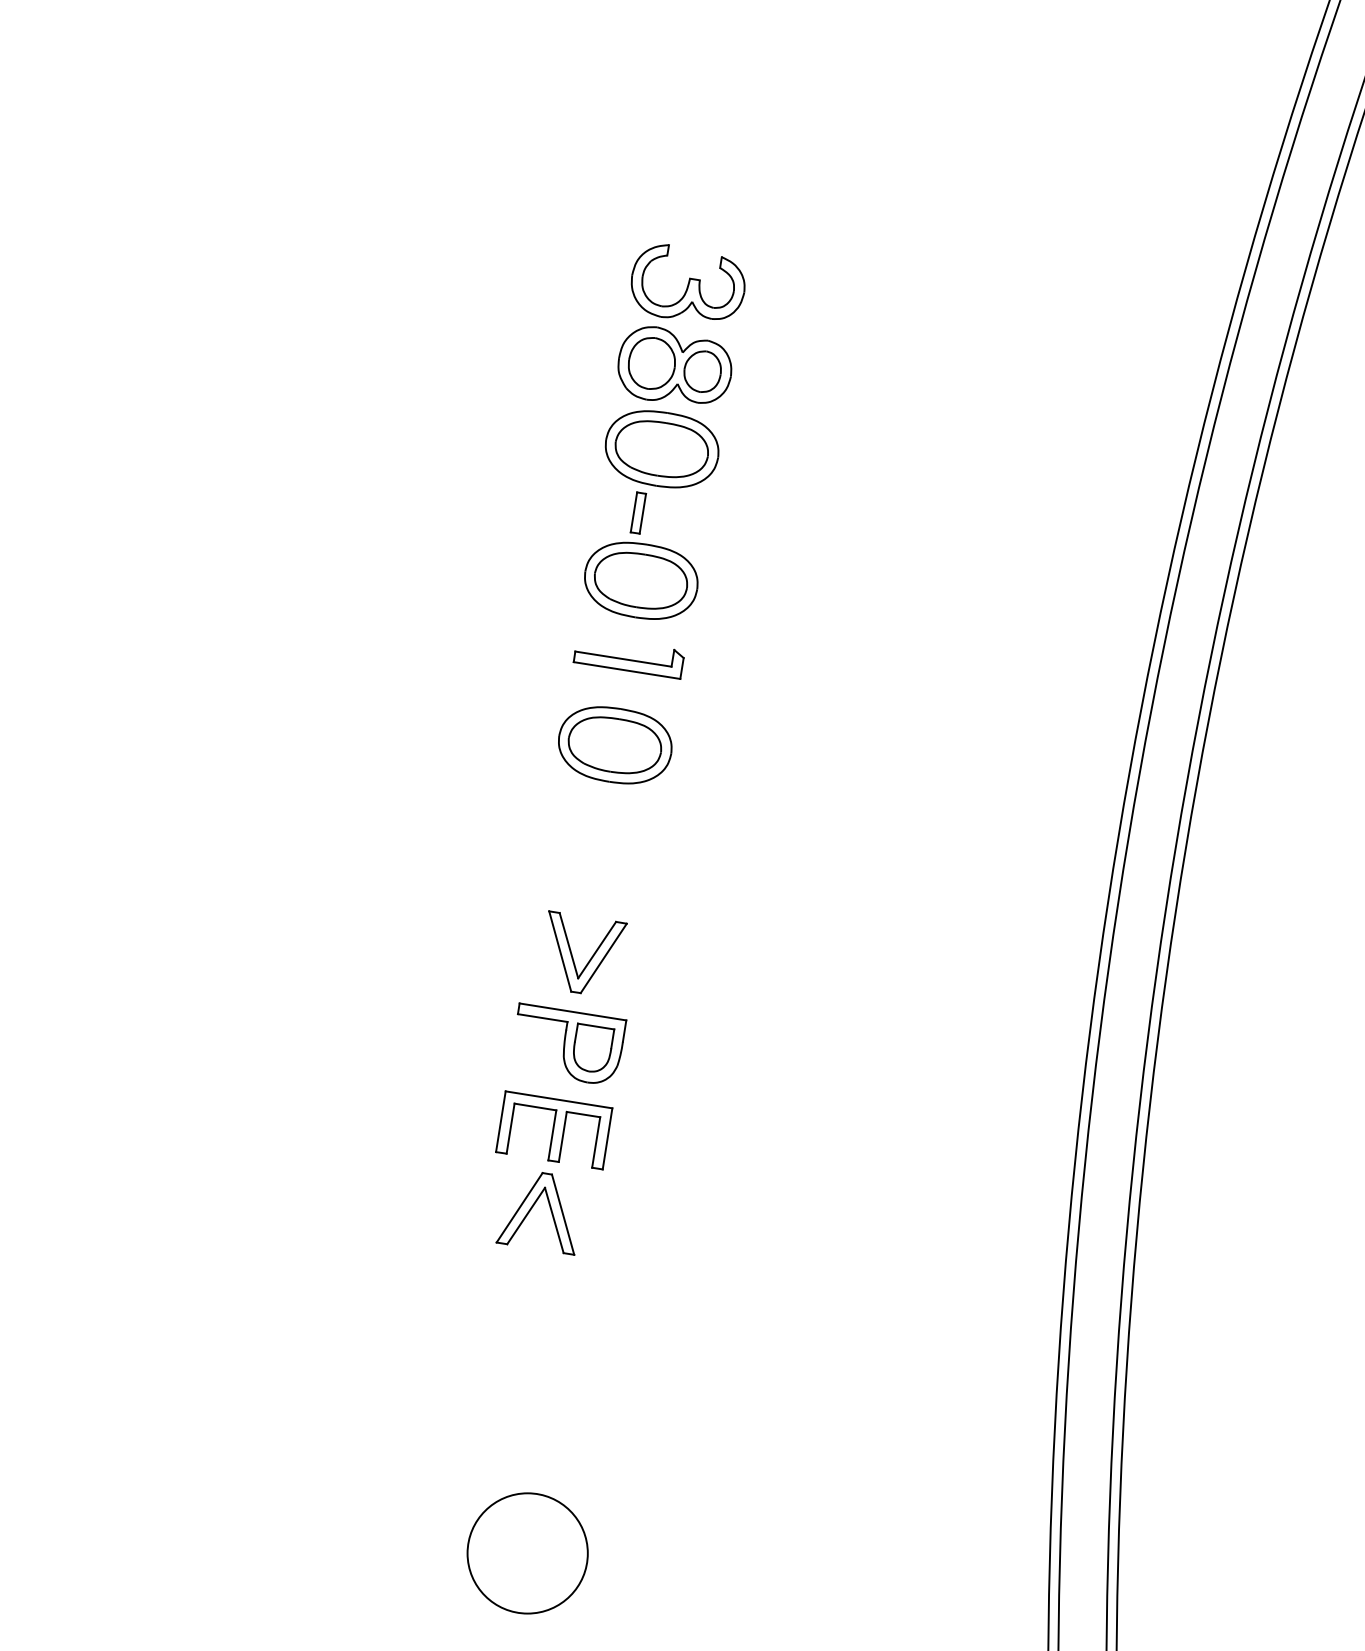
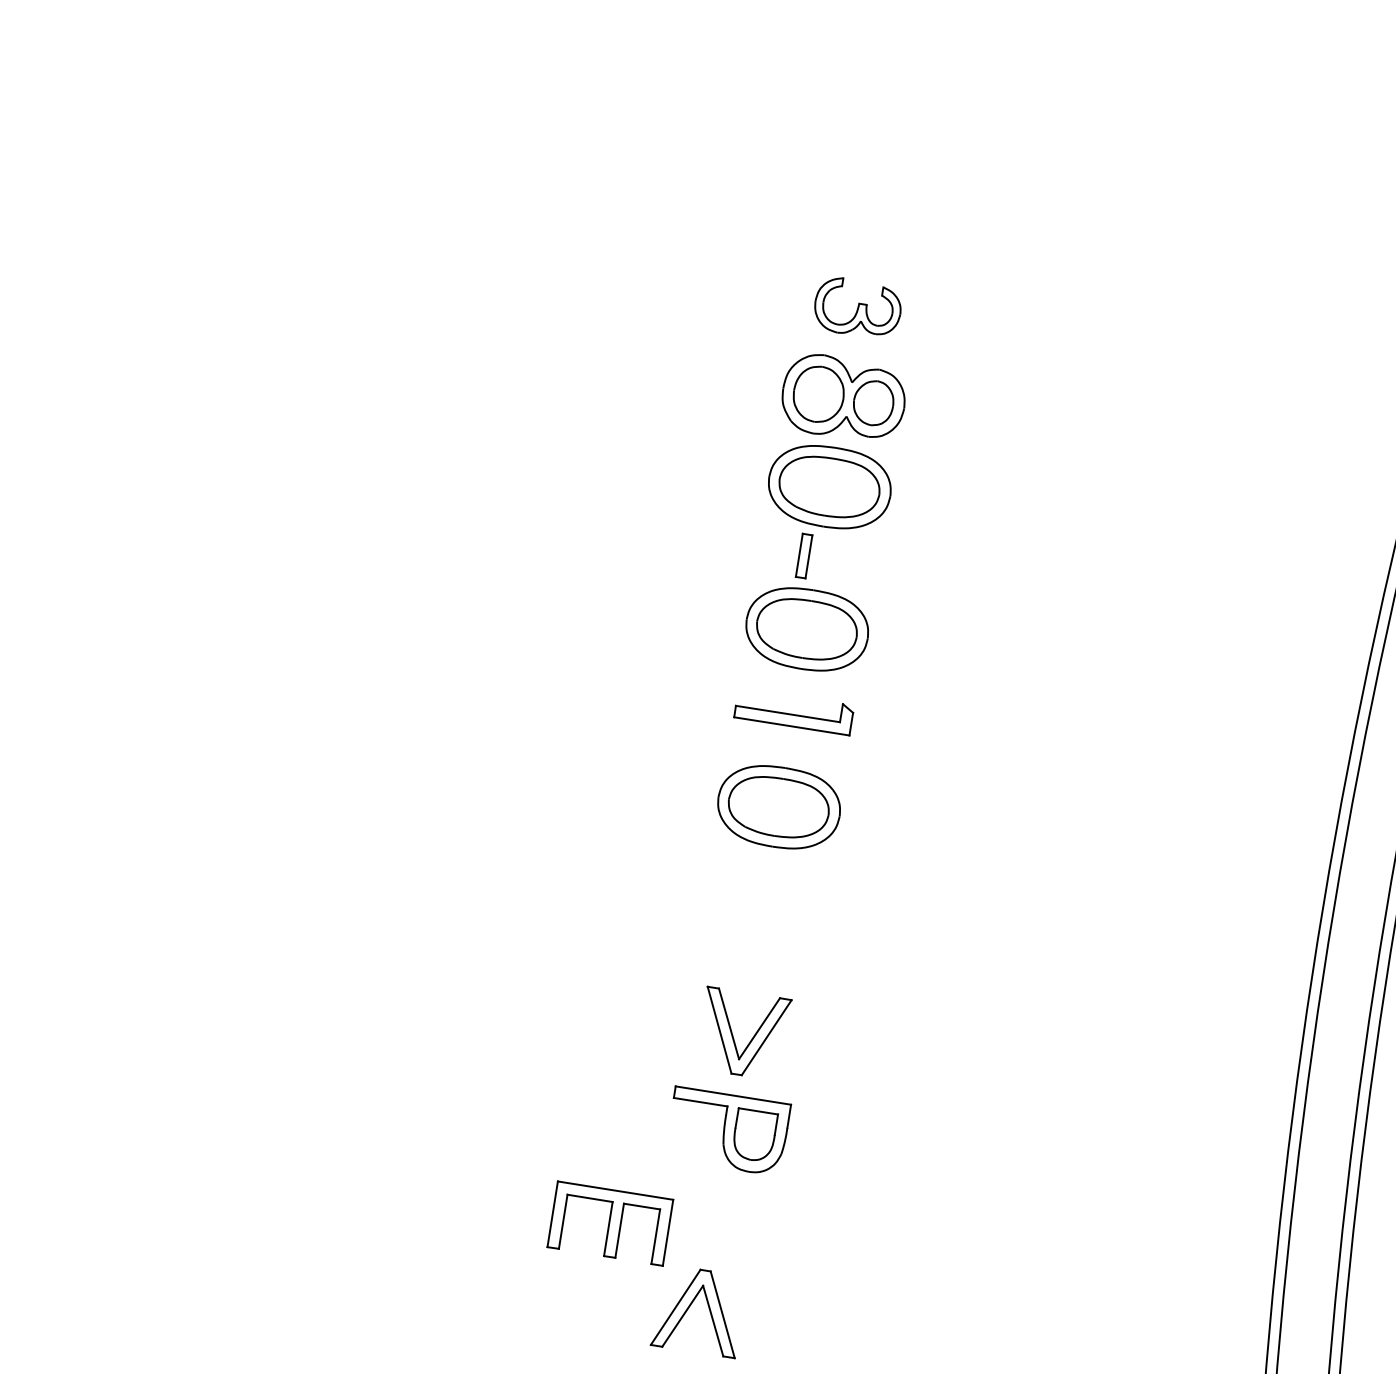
part: (687, 281) -> (857, 305), size x0.7
part: (554, 1130) -> (610, 1223), moved

